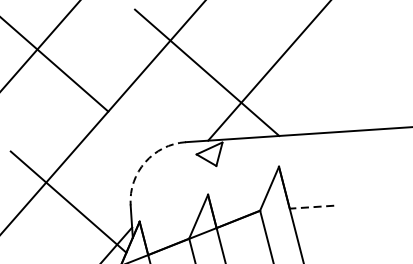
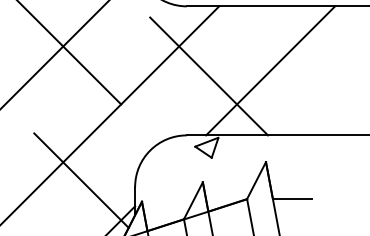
arc: (145, 162) -> (150, 150), dashed -> solid
line: (311, 207) -> (291, 199), dashed -> solid

